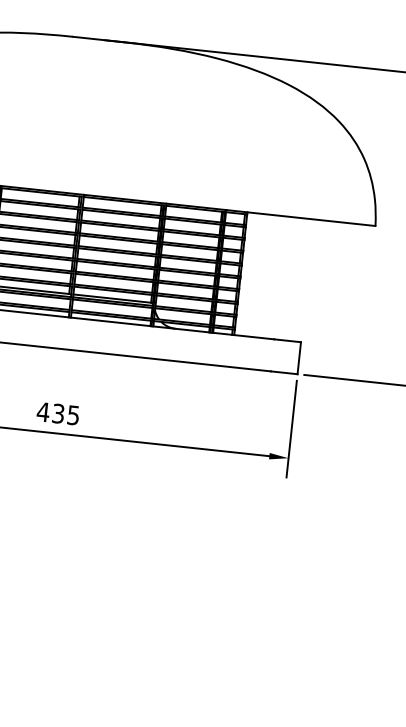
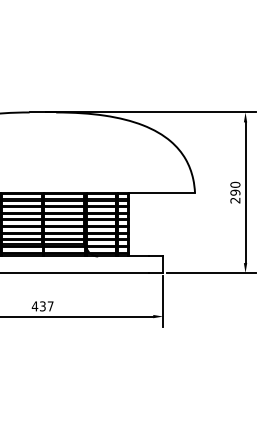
text: (73, 415) -> (50, 306), 435 -> 437

